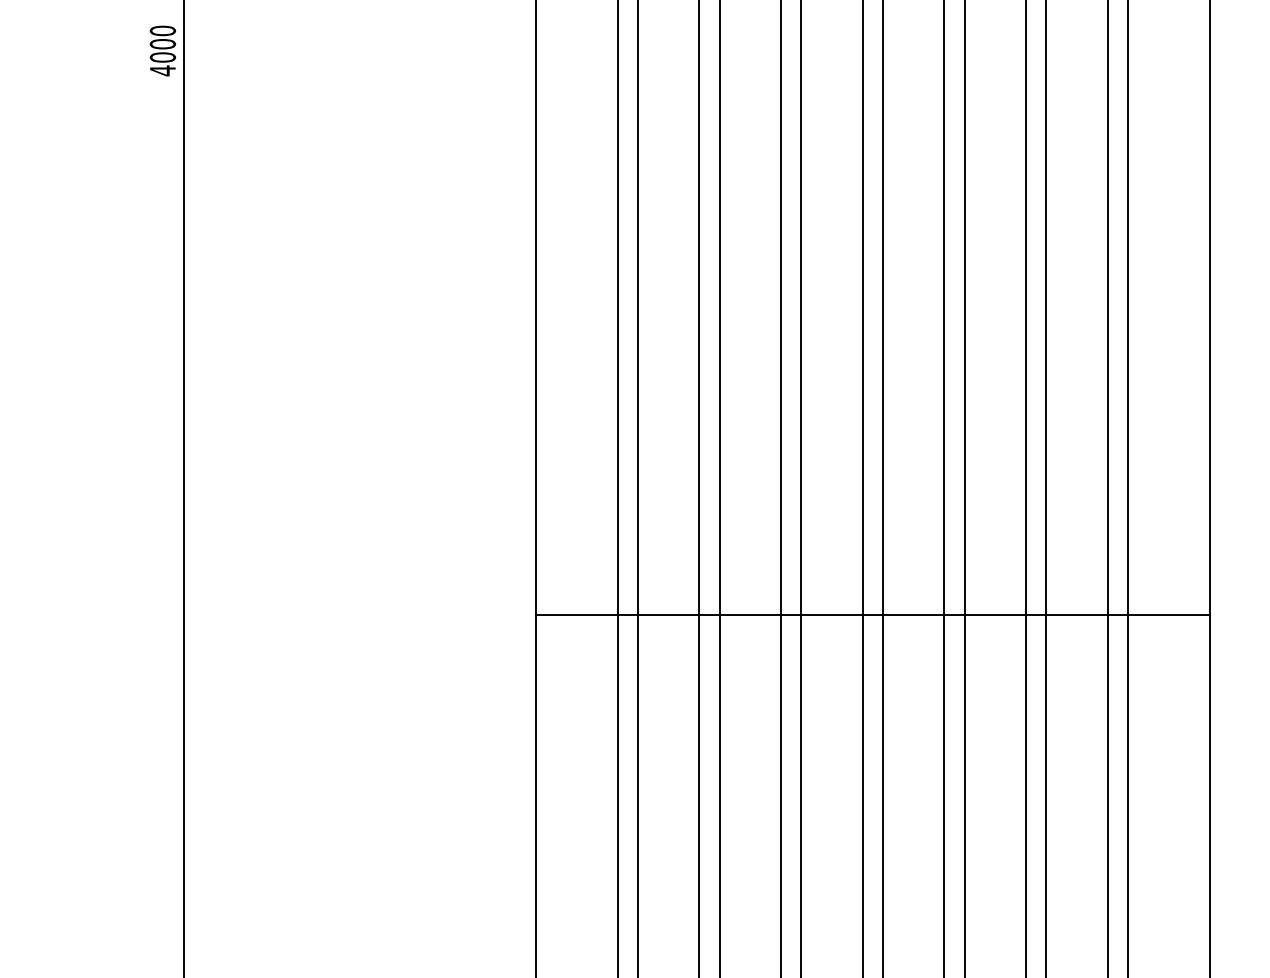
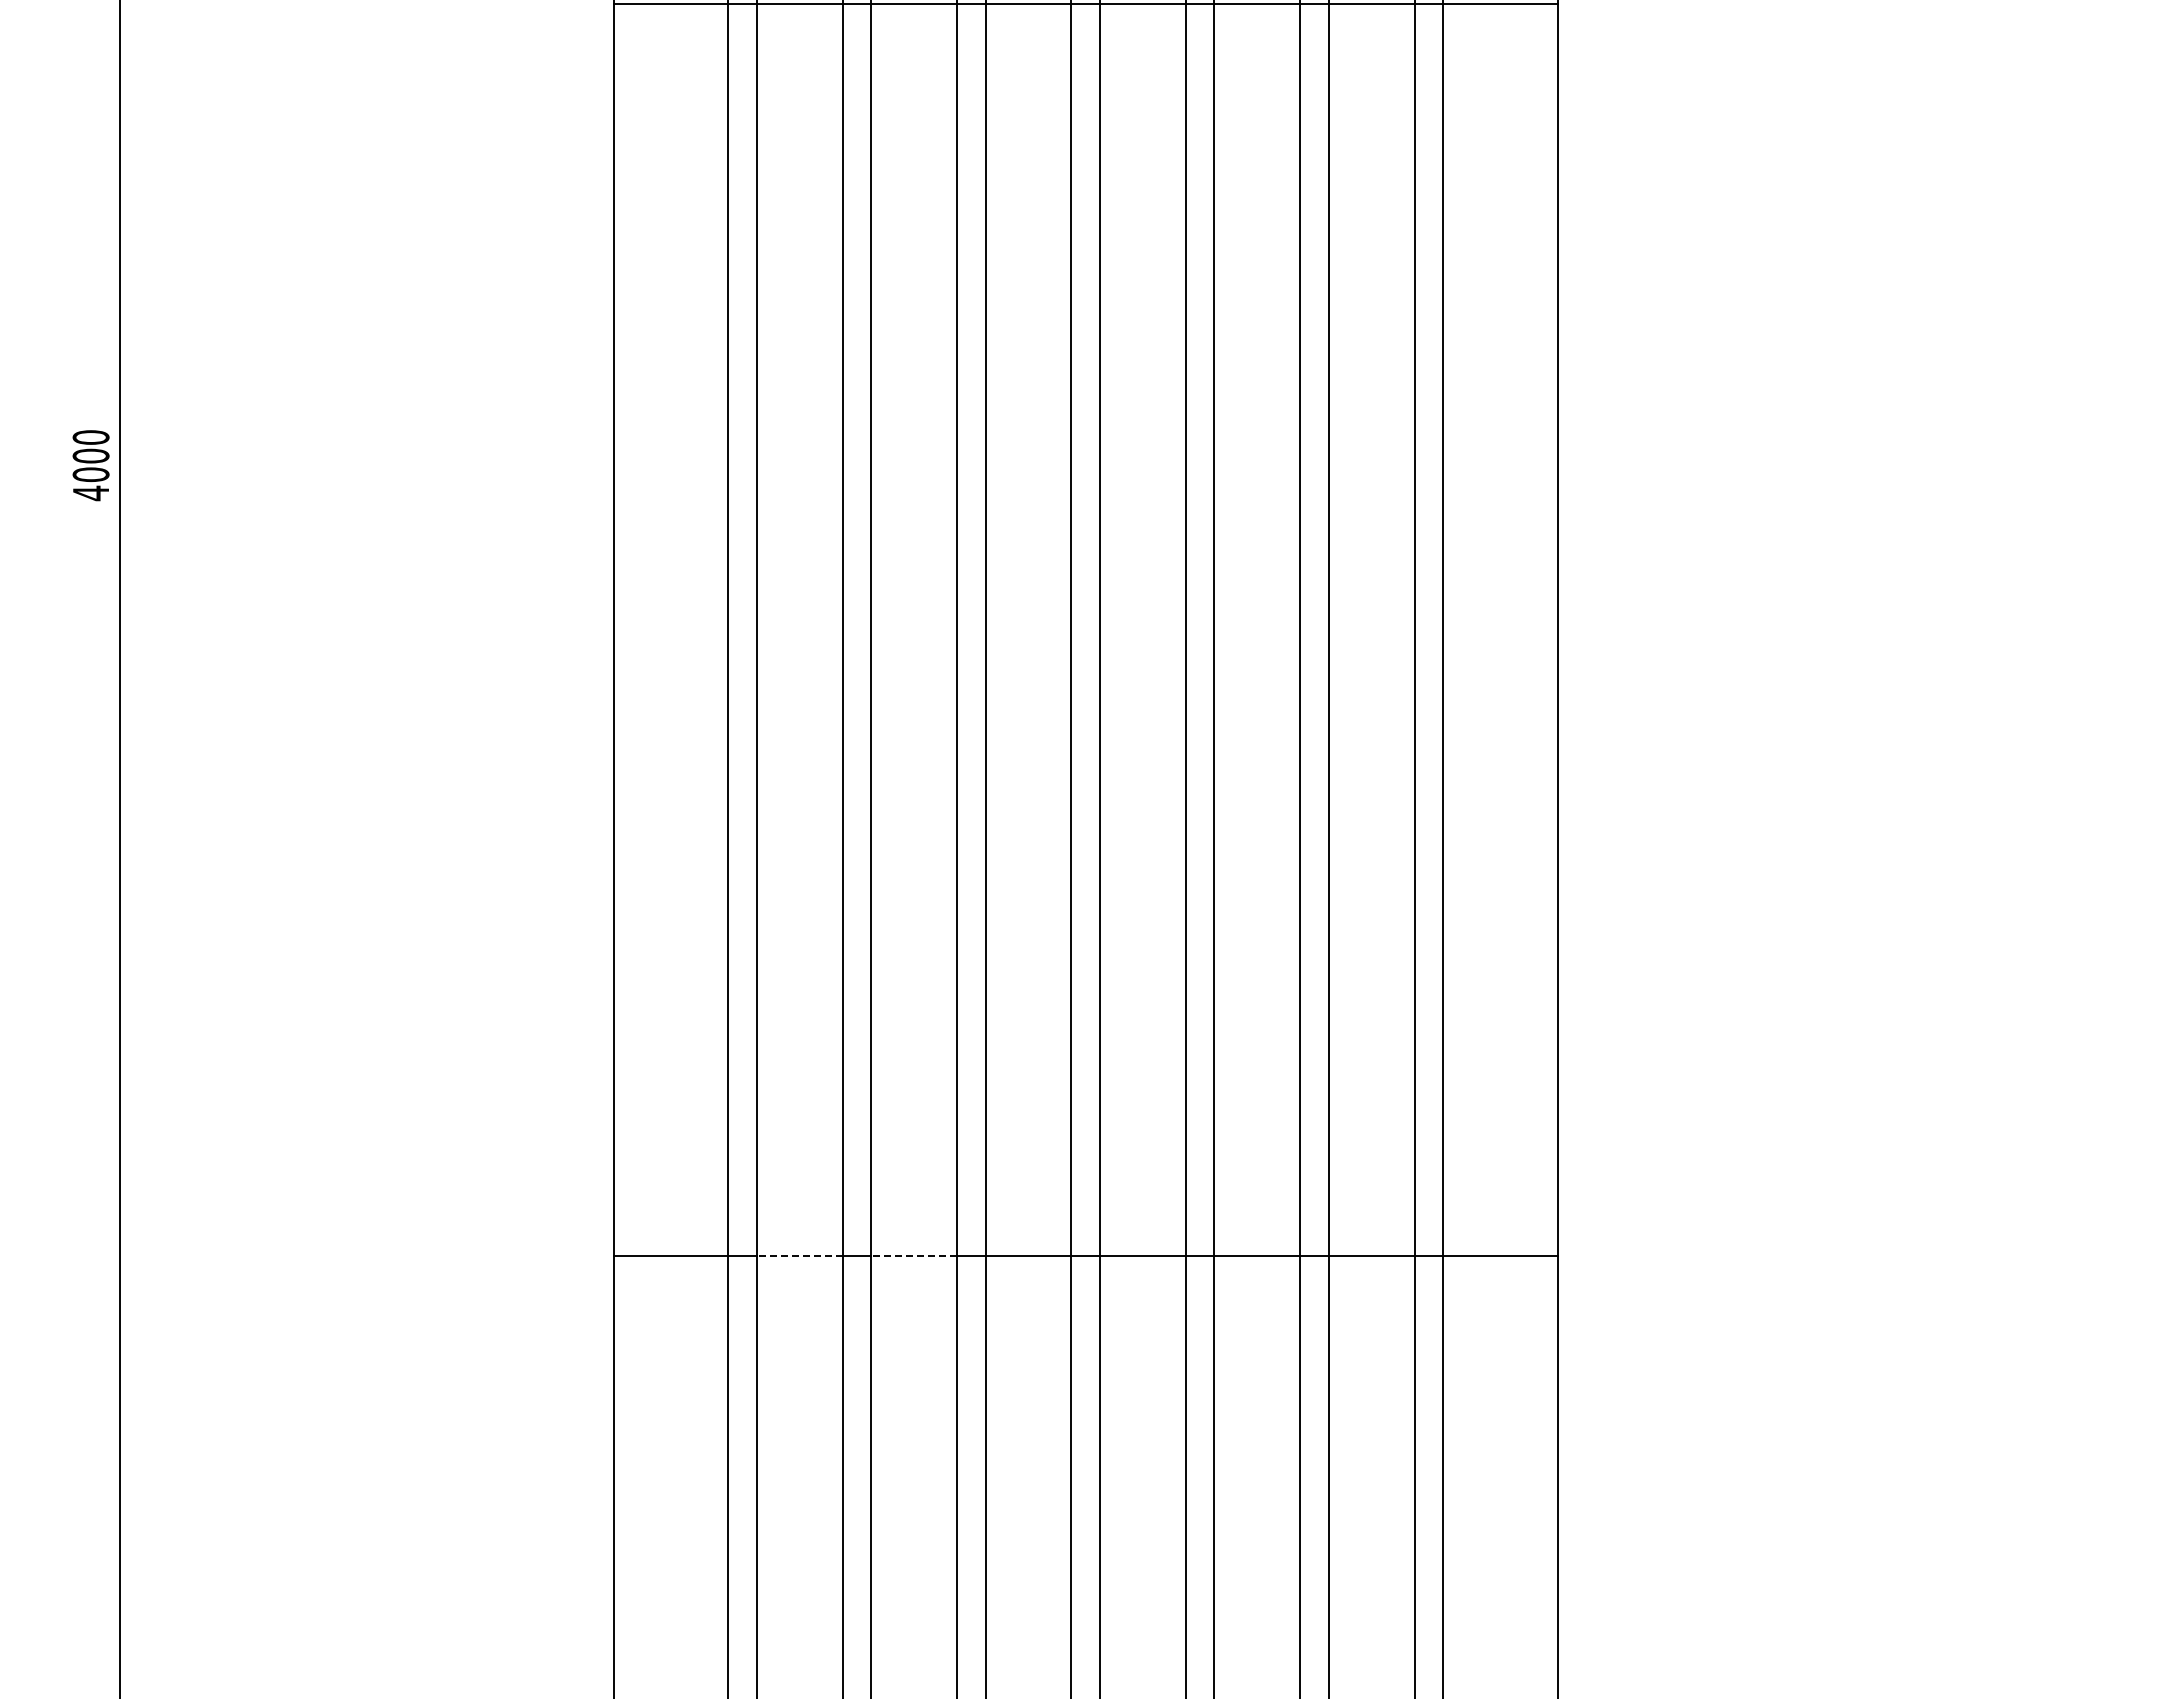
line: (668, 614) -> (799, 1255), solid -> dashed
line: (750, 614) -> (914, 1255), solid -> dashed

